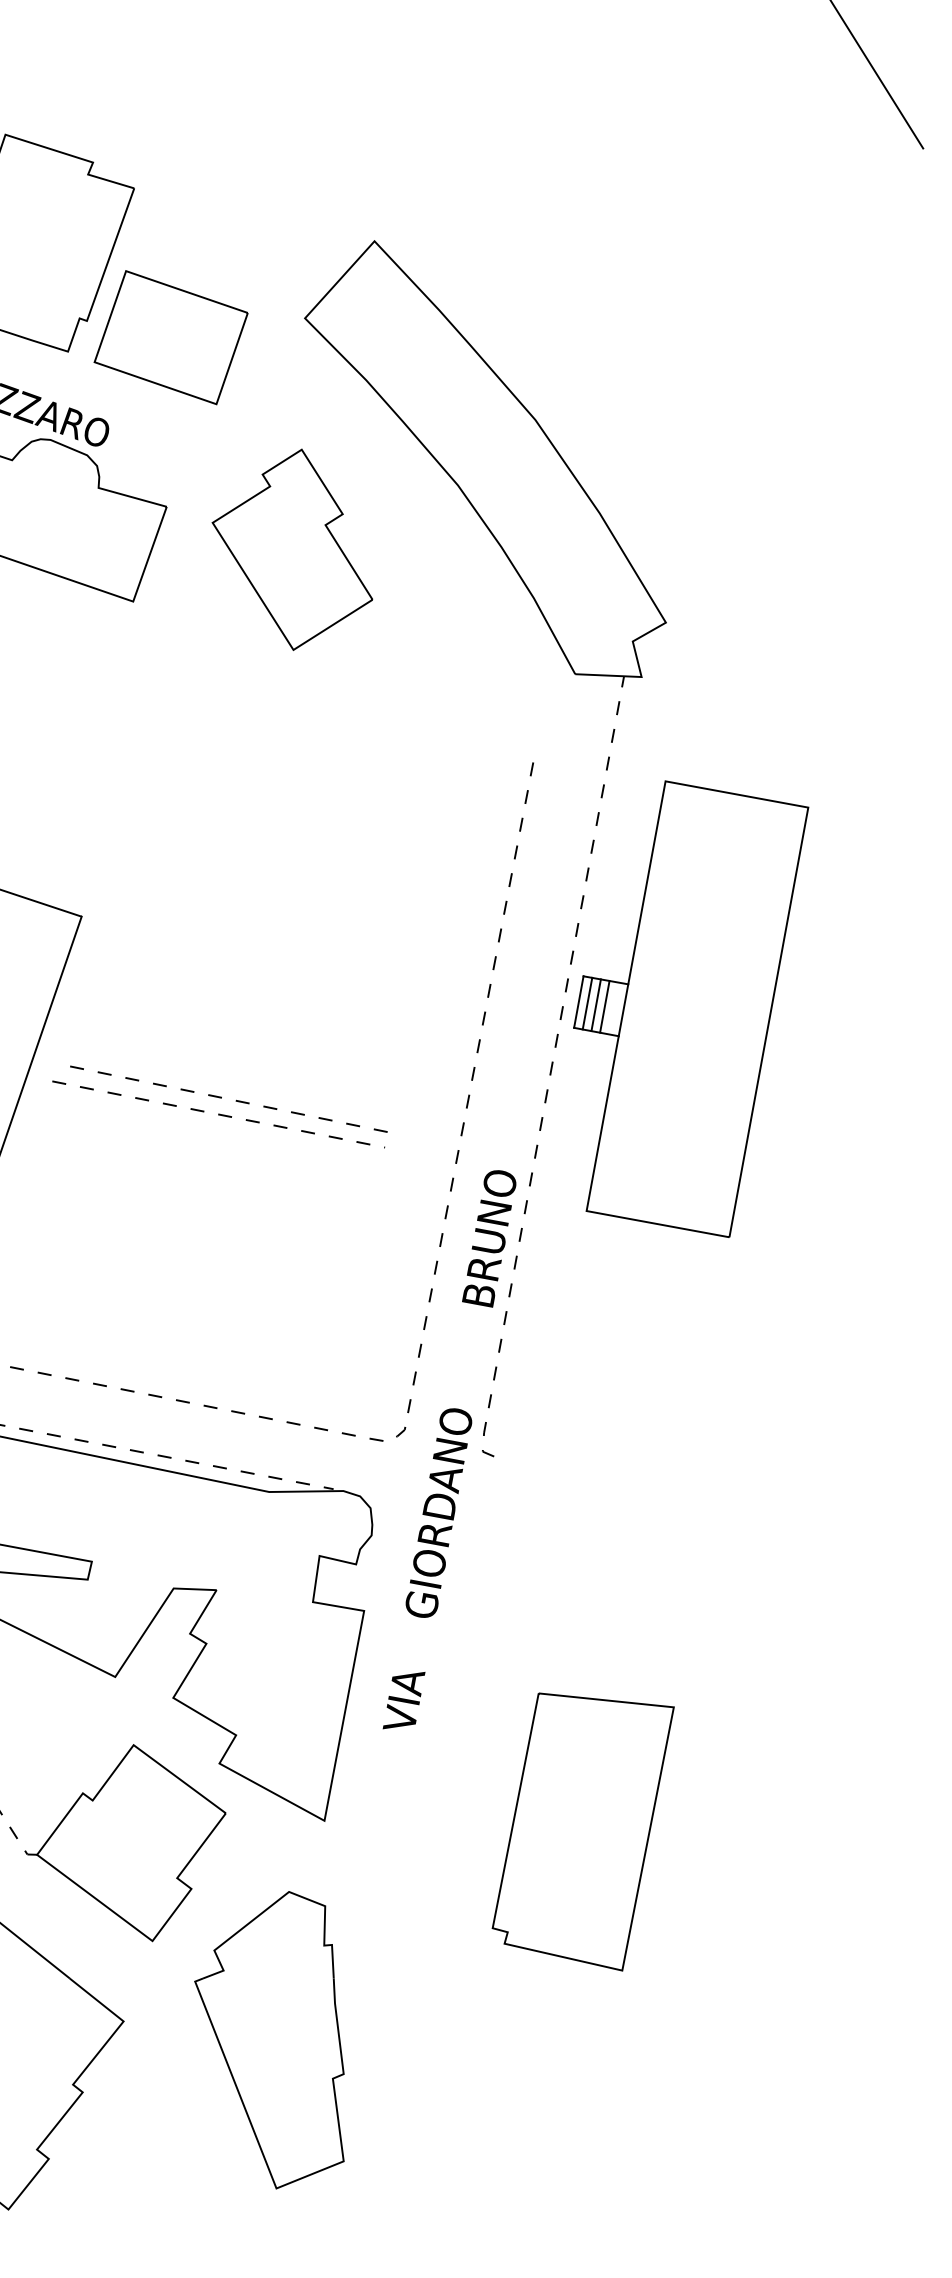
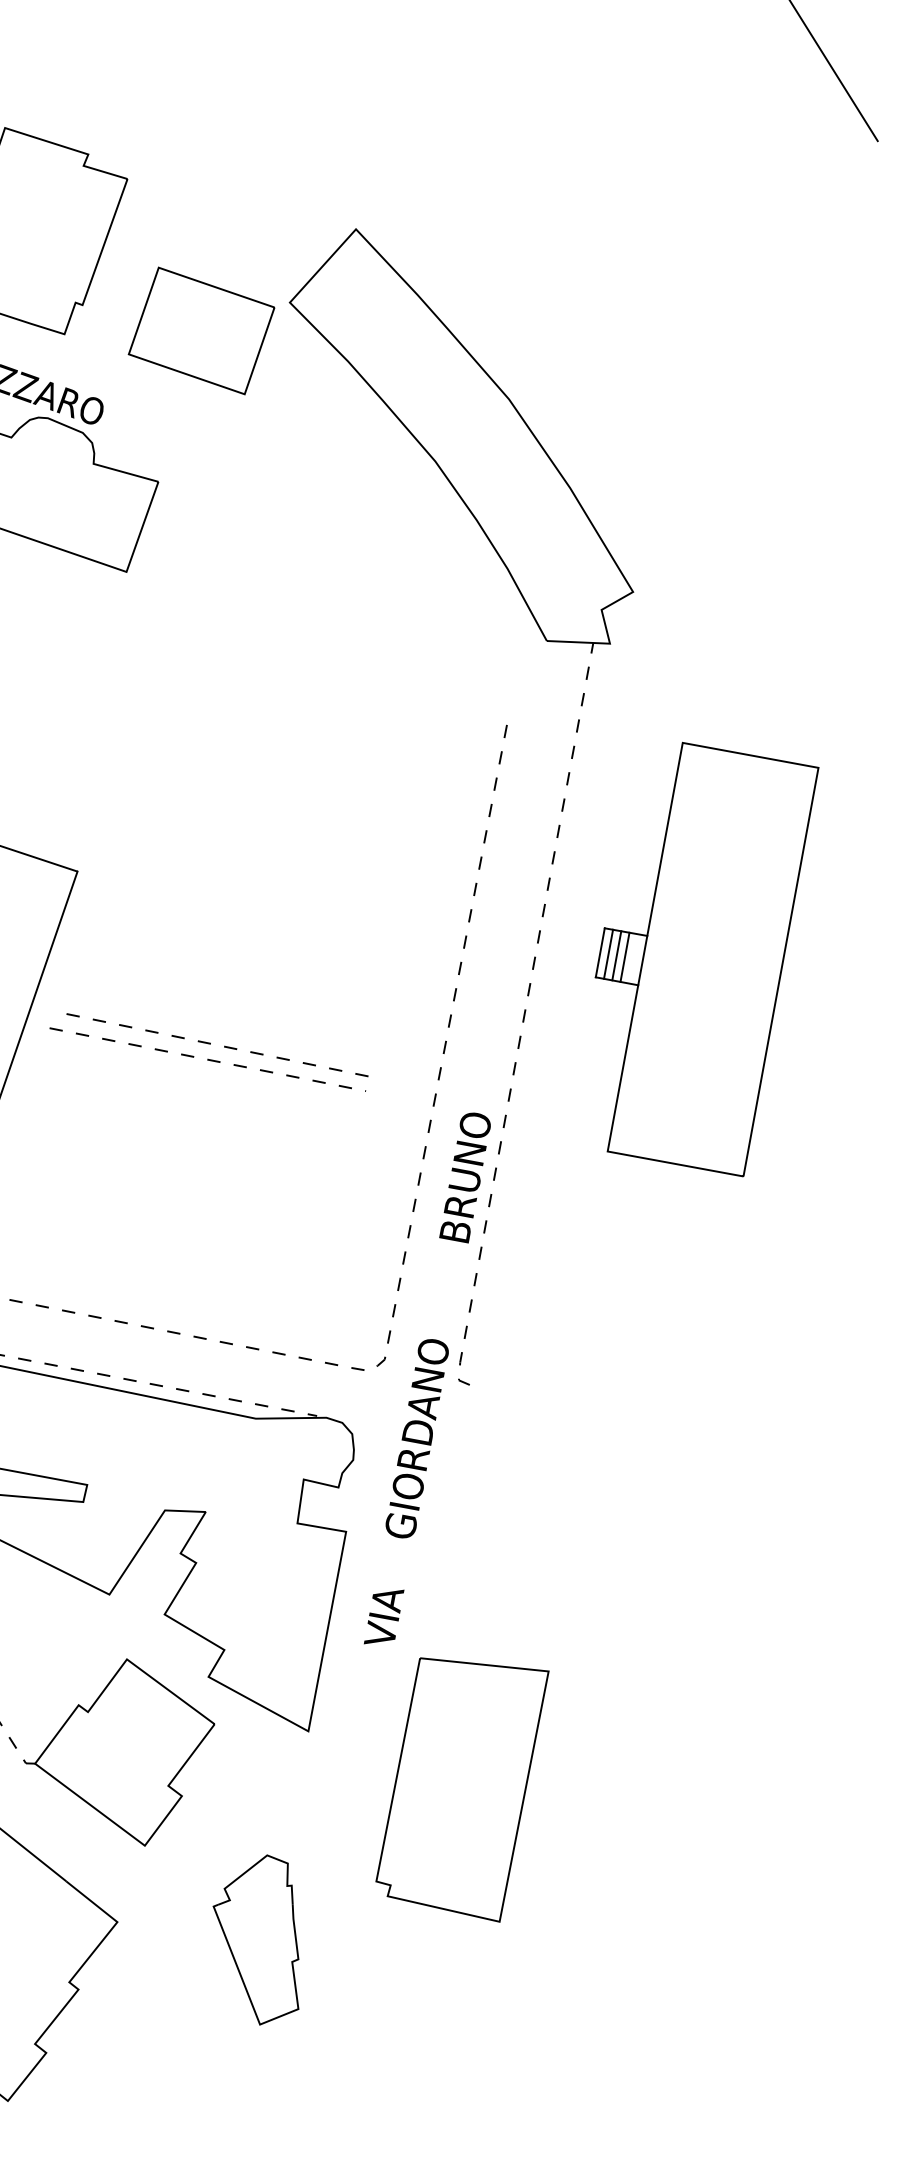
part: (171, 337) -> (201, 330), moved
part: (291, 549) -> (277, 522), removed
part: (690, 1009) -> (706, 959), moved
part: (583, 1831) -> (462, 1789), moved
part: (268, 2039) -> (255, 1939), size x0.6

